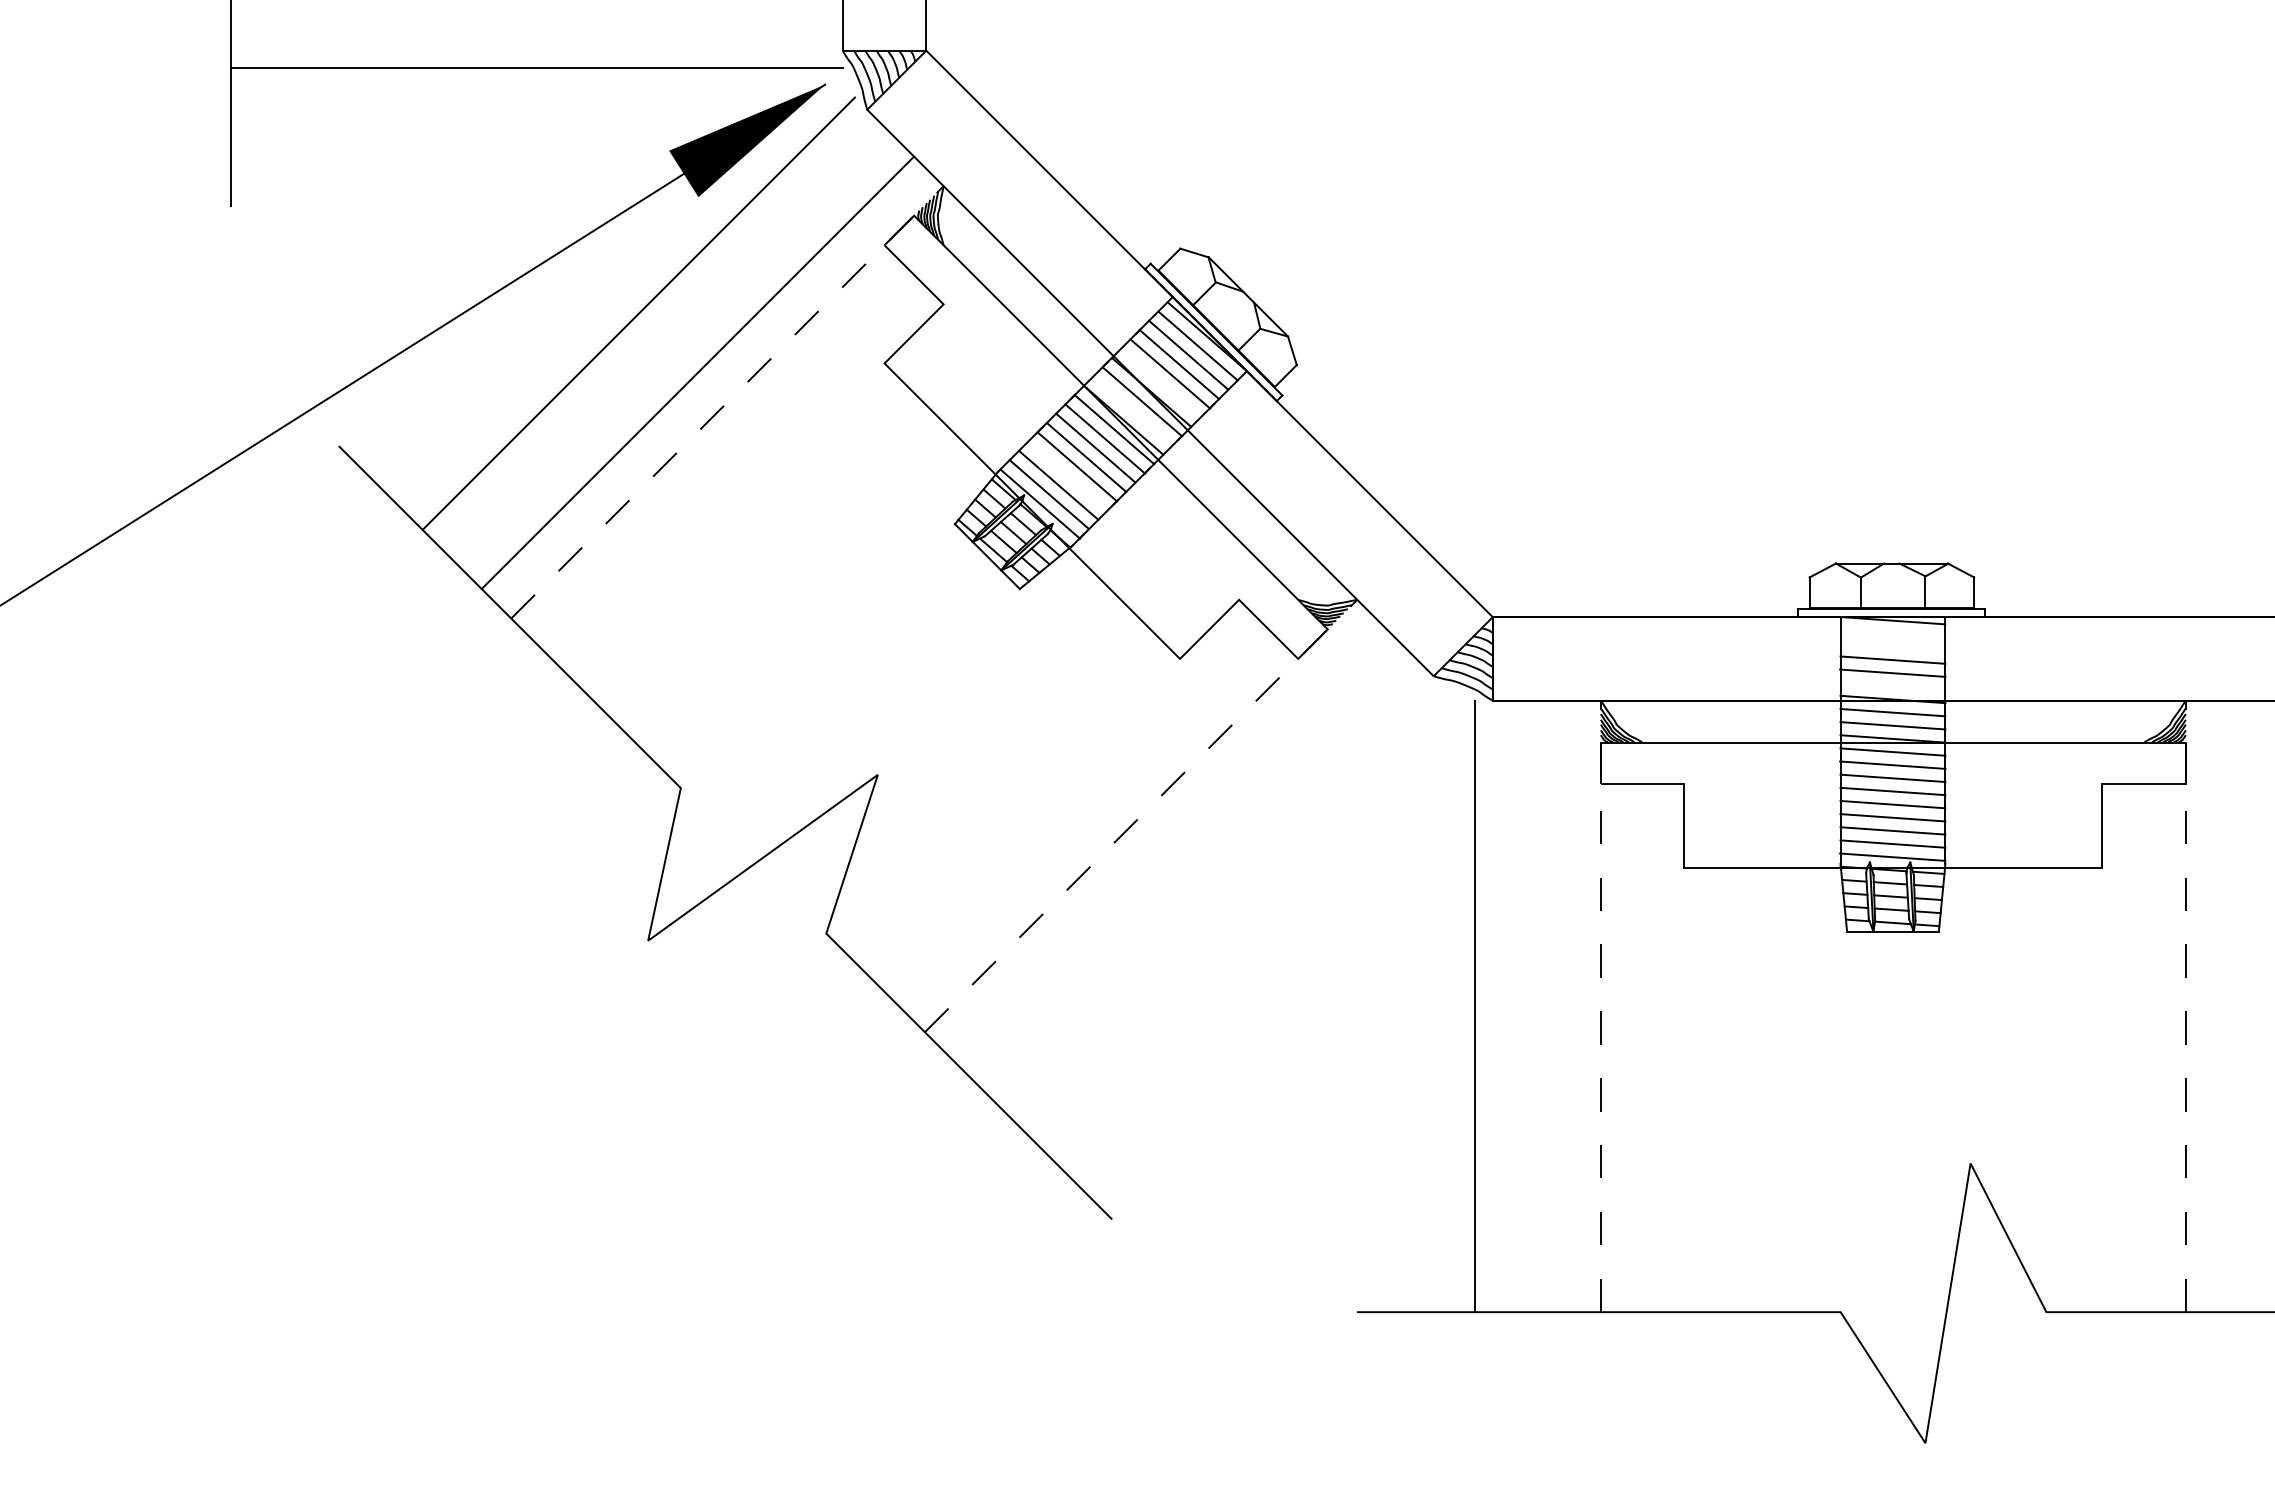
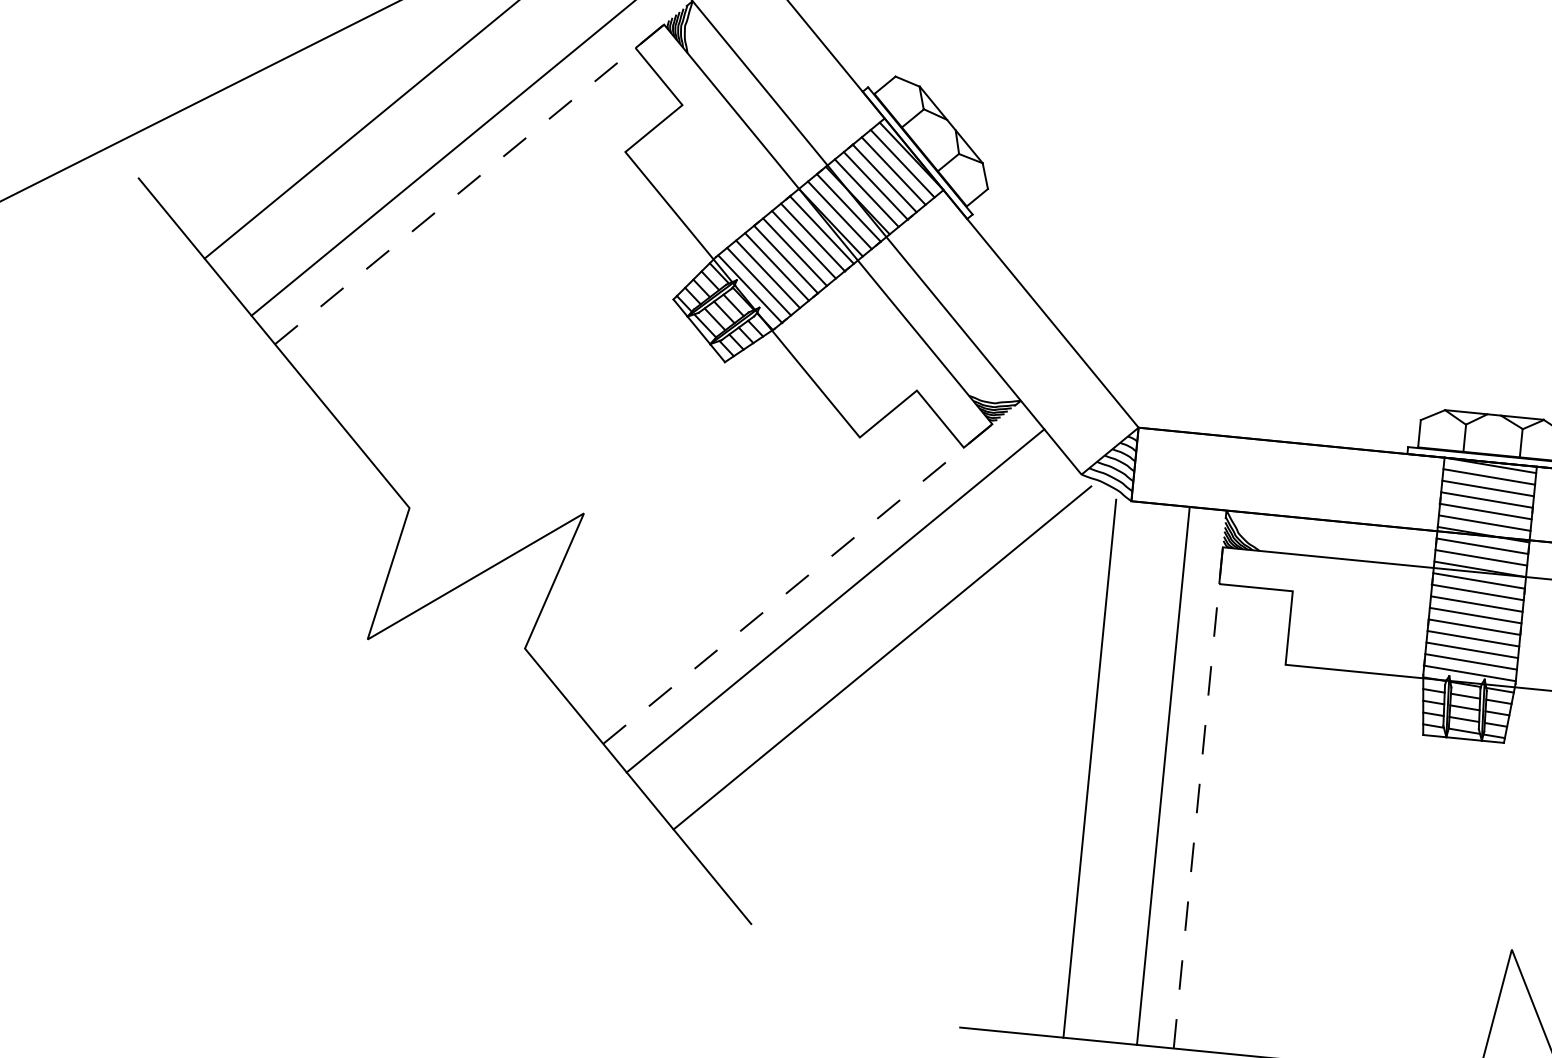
line: (1160, 382) -> (866, 192), added
line: (1132, 410) -> (839, 214), added
line: (1067, 475) -> (776, 266), added
line: (1892, 633) -> (1488, 476), added
line: (1892, 646) -> (1487, 488), added
line: (1892, 686) -> (1484, 523), added
line: (1170, 845) -> (835, 600), added
line: (1229, 904) -> (882, 657), added
line: (1559, 1006) -> (1163, 776), added

